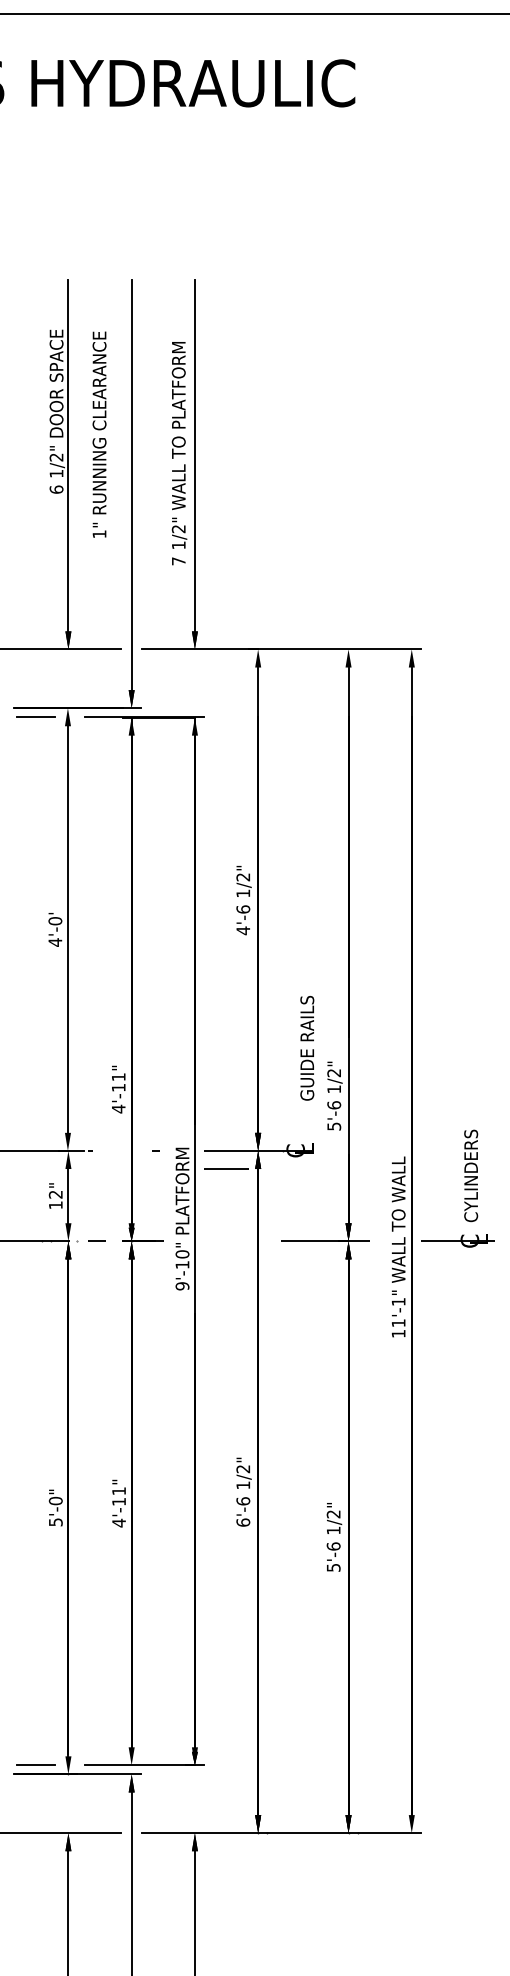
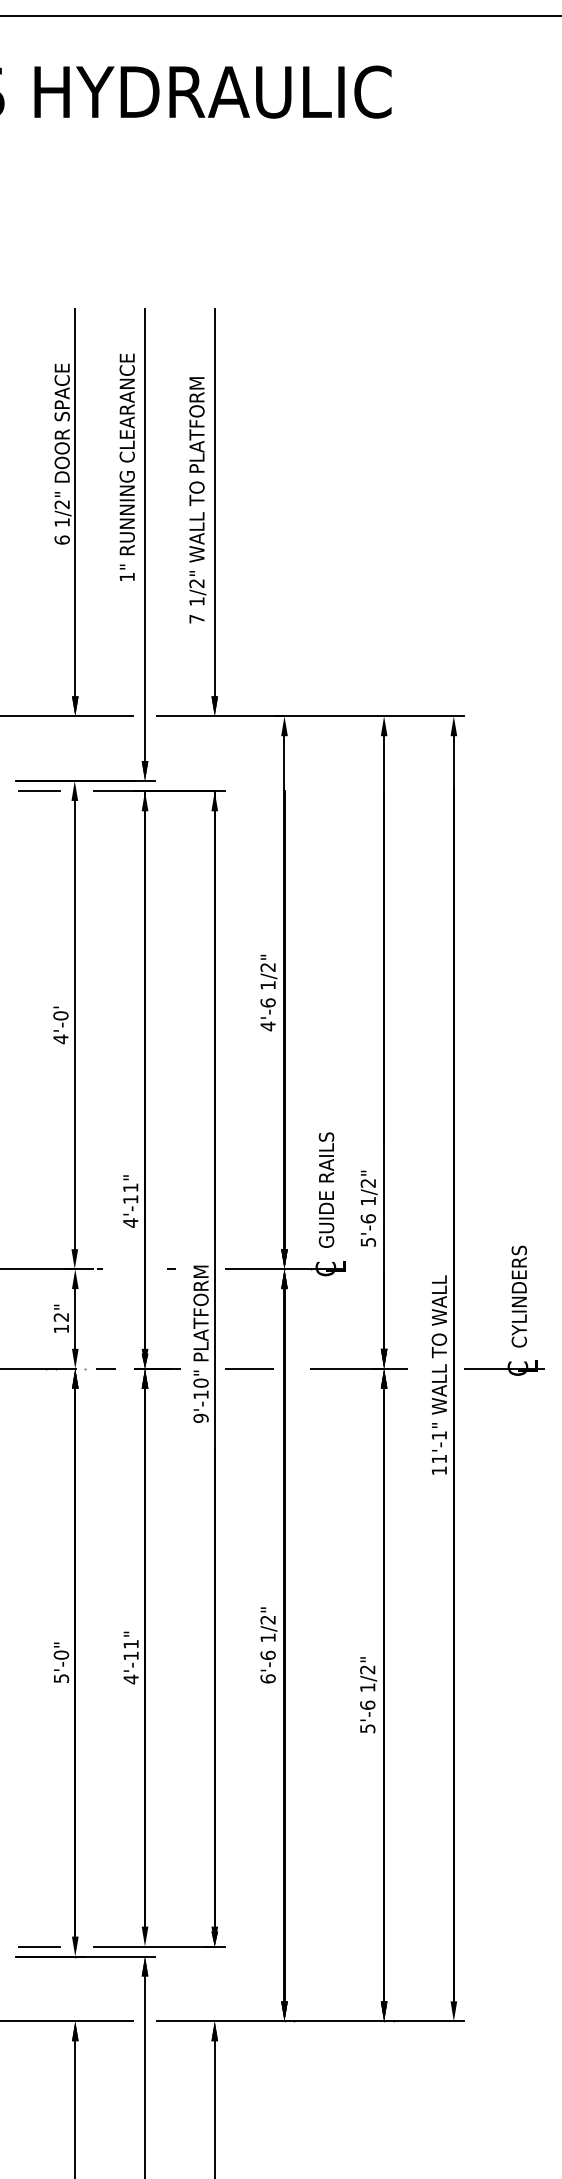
text: (99, 434) -> (127, 467), moved
text: (307, 1048) -> (326, 1190), moved
line: (226, 1168) -> (249, 1367), moved

